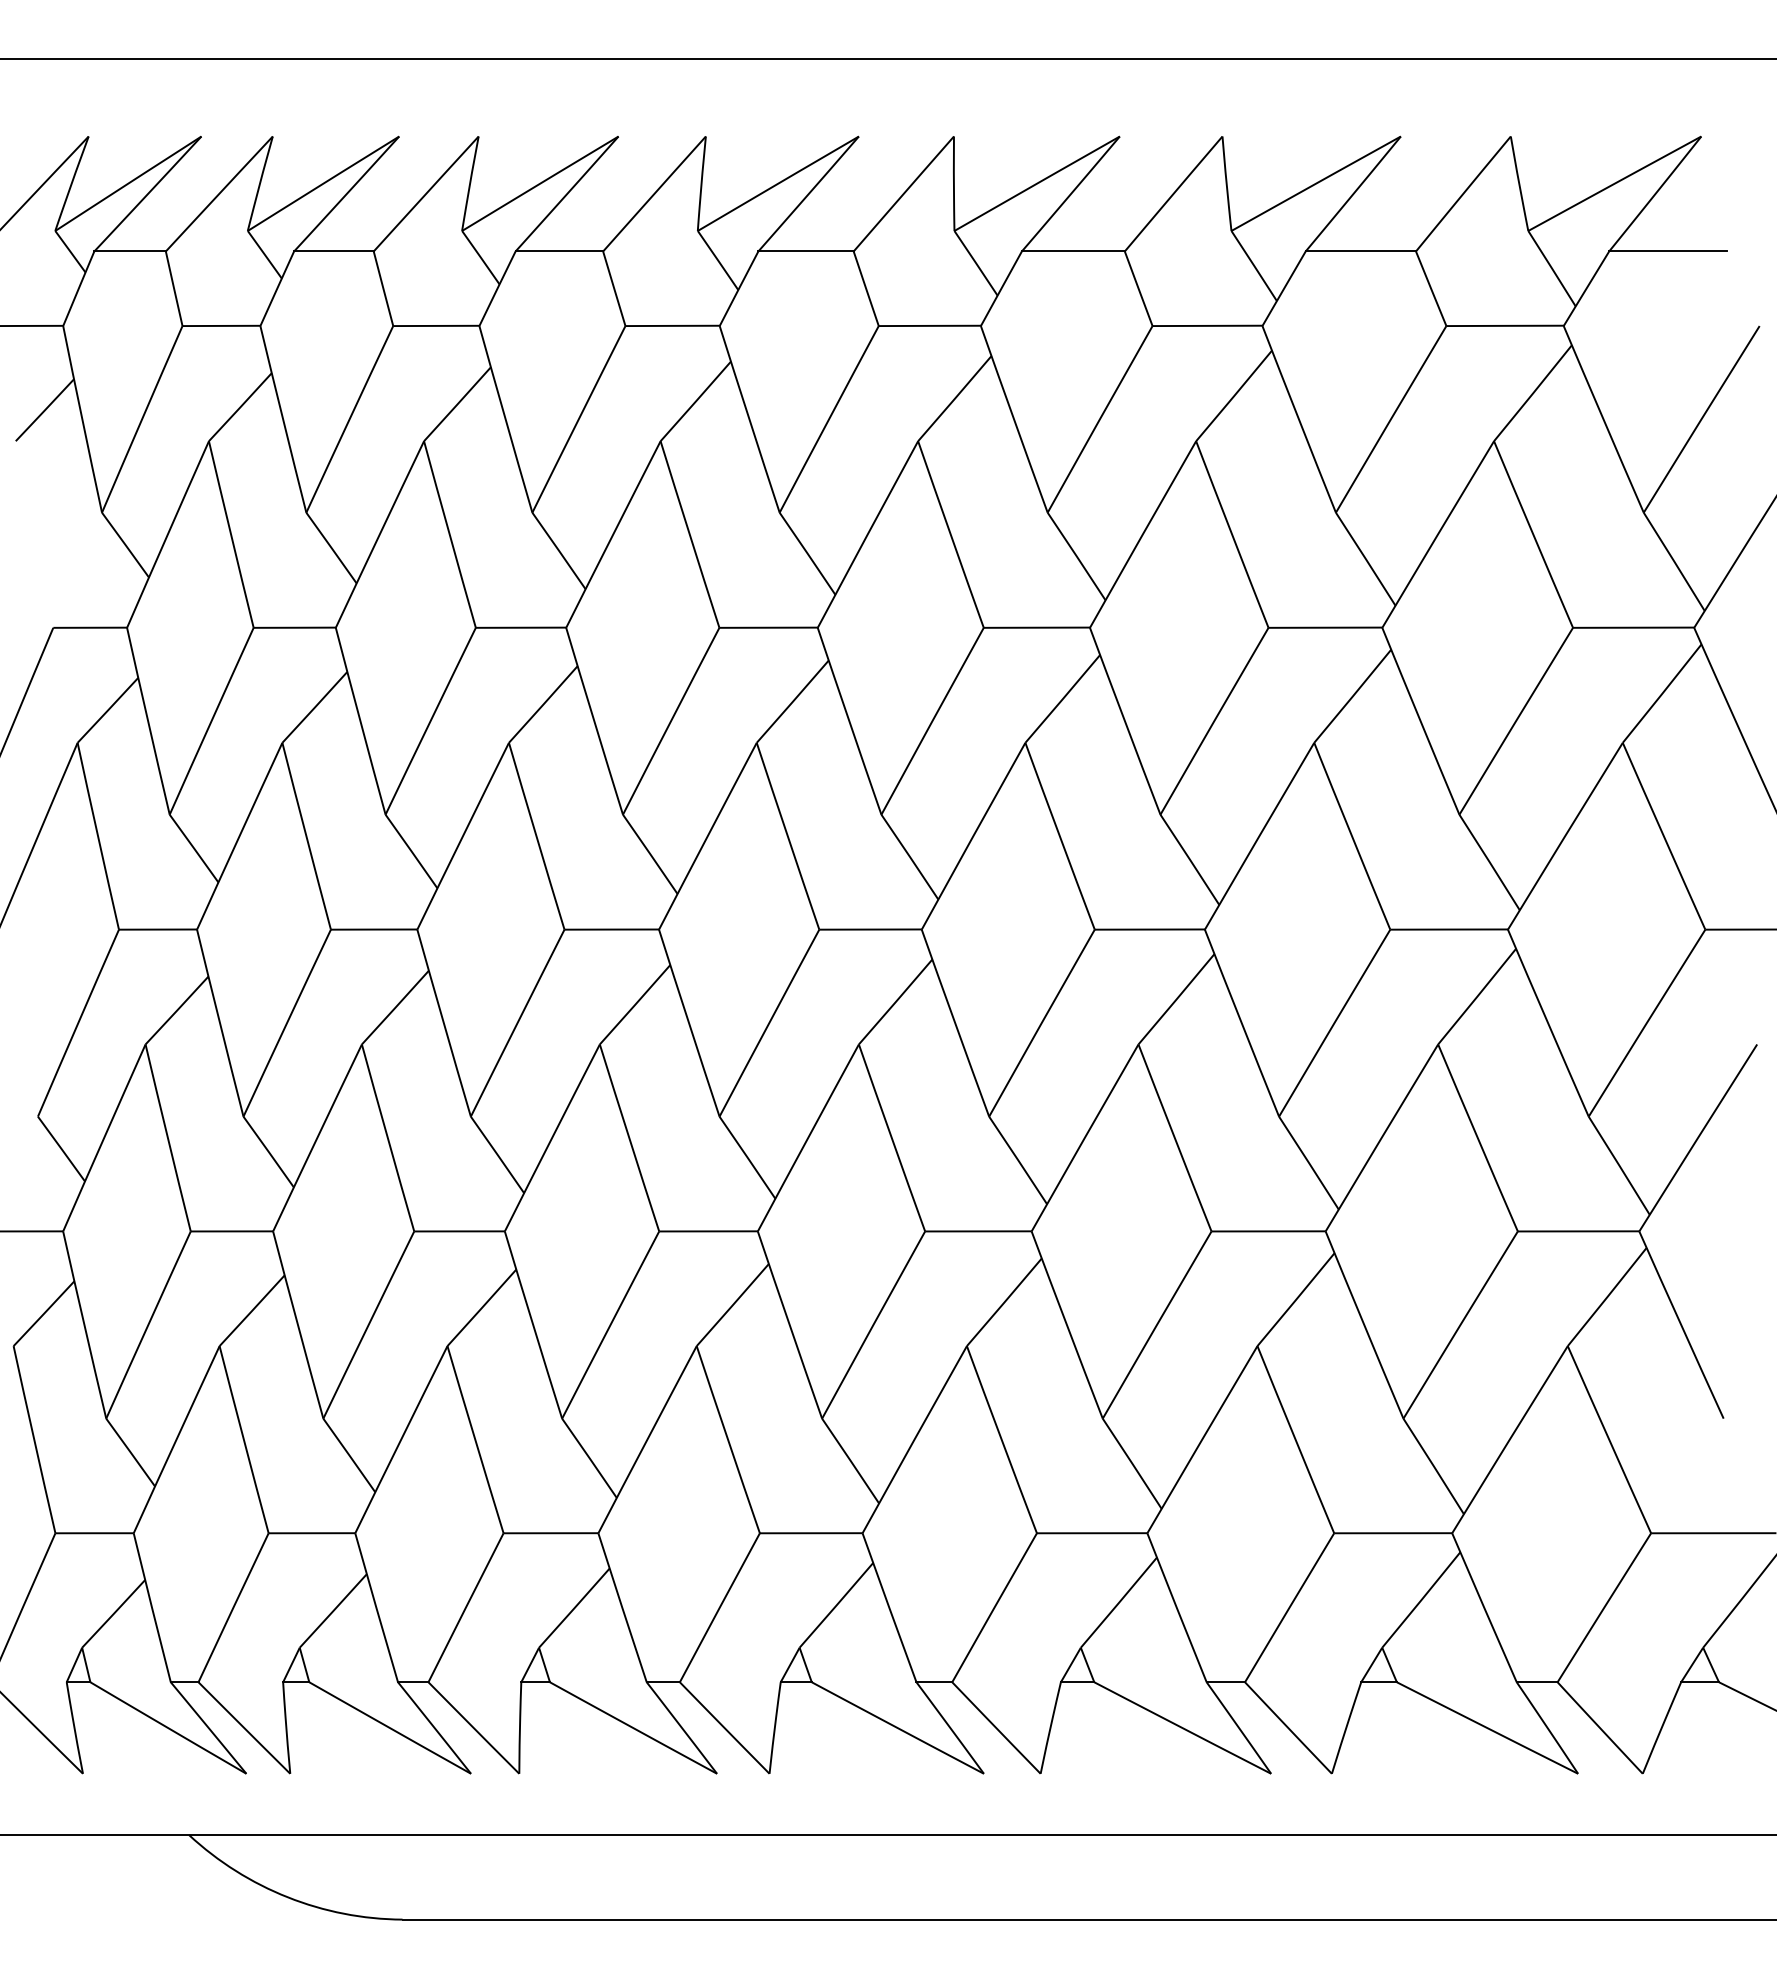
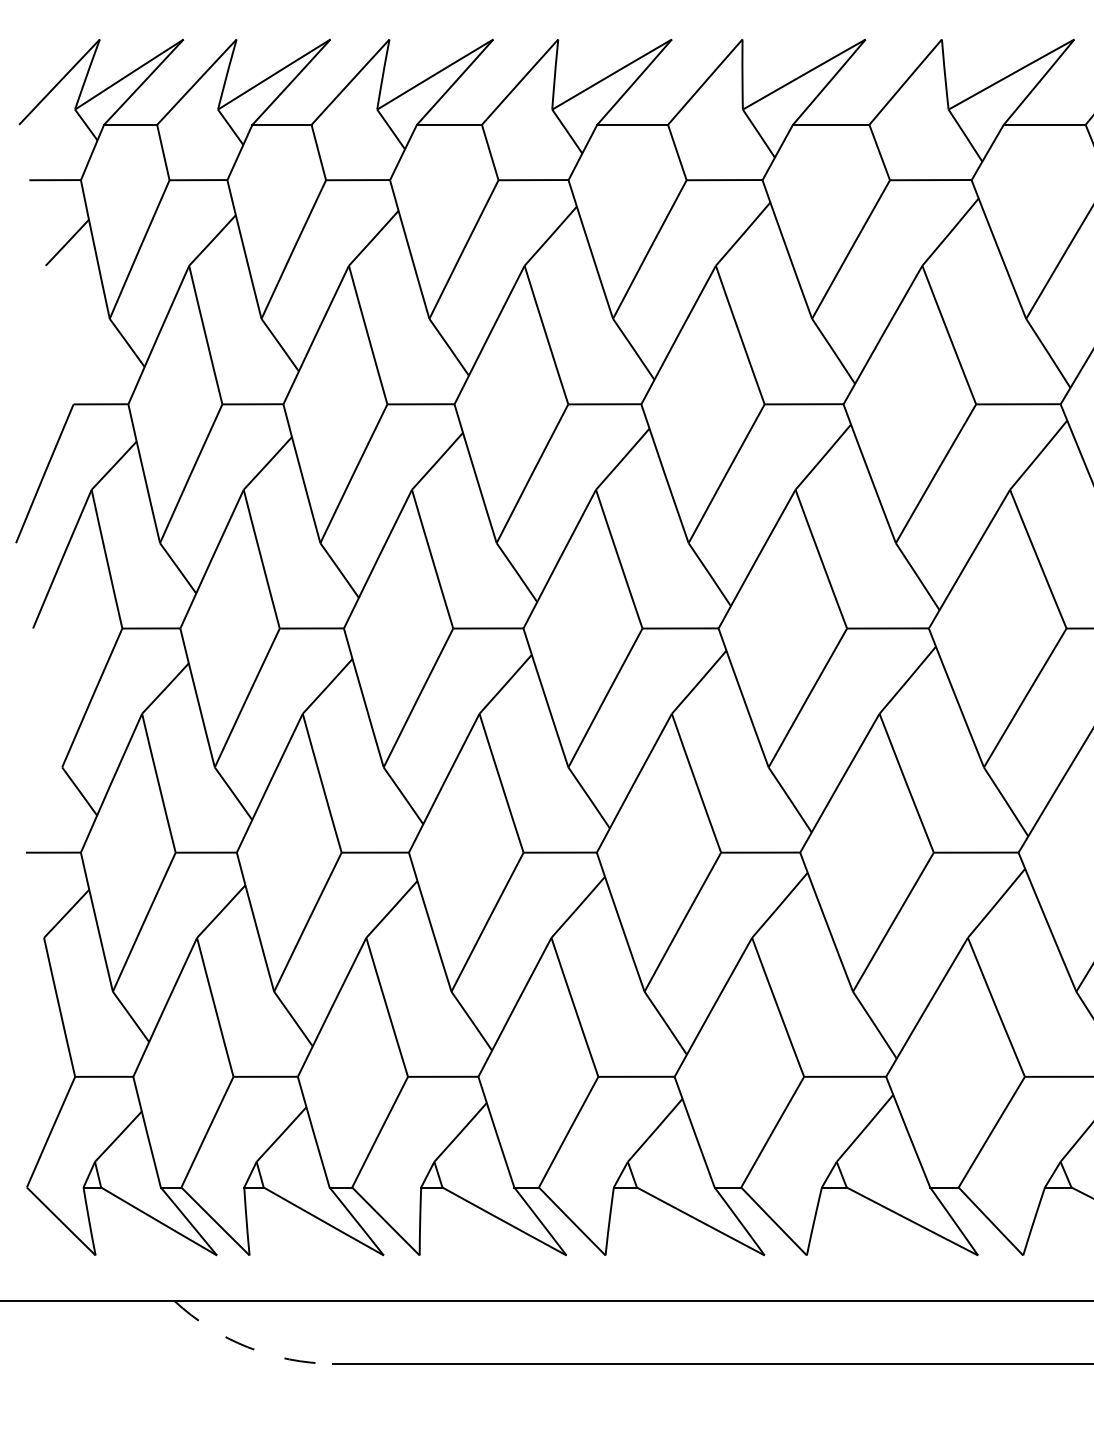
arc: (287, 1897) -> (247, 1347), solid -> dashed

